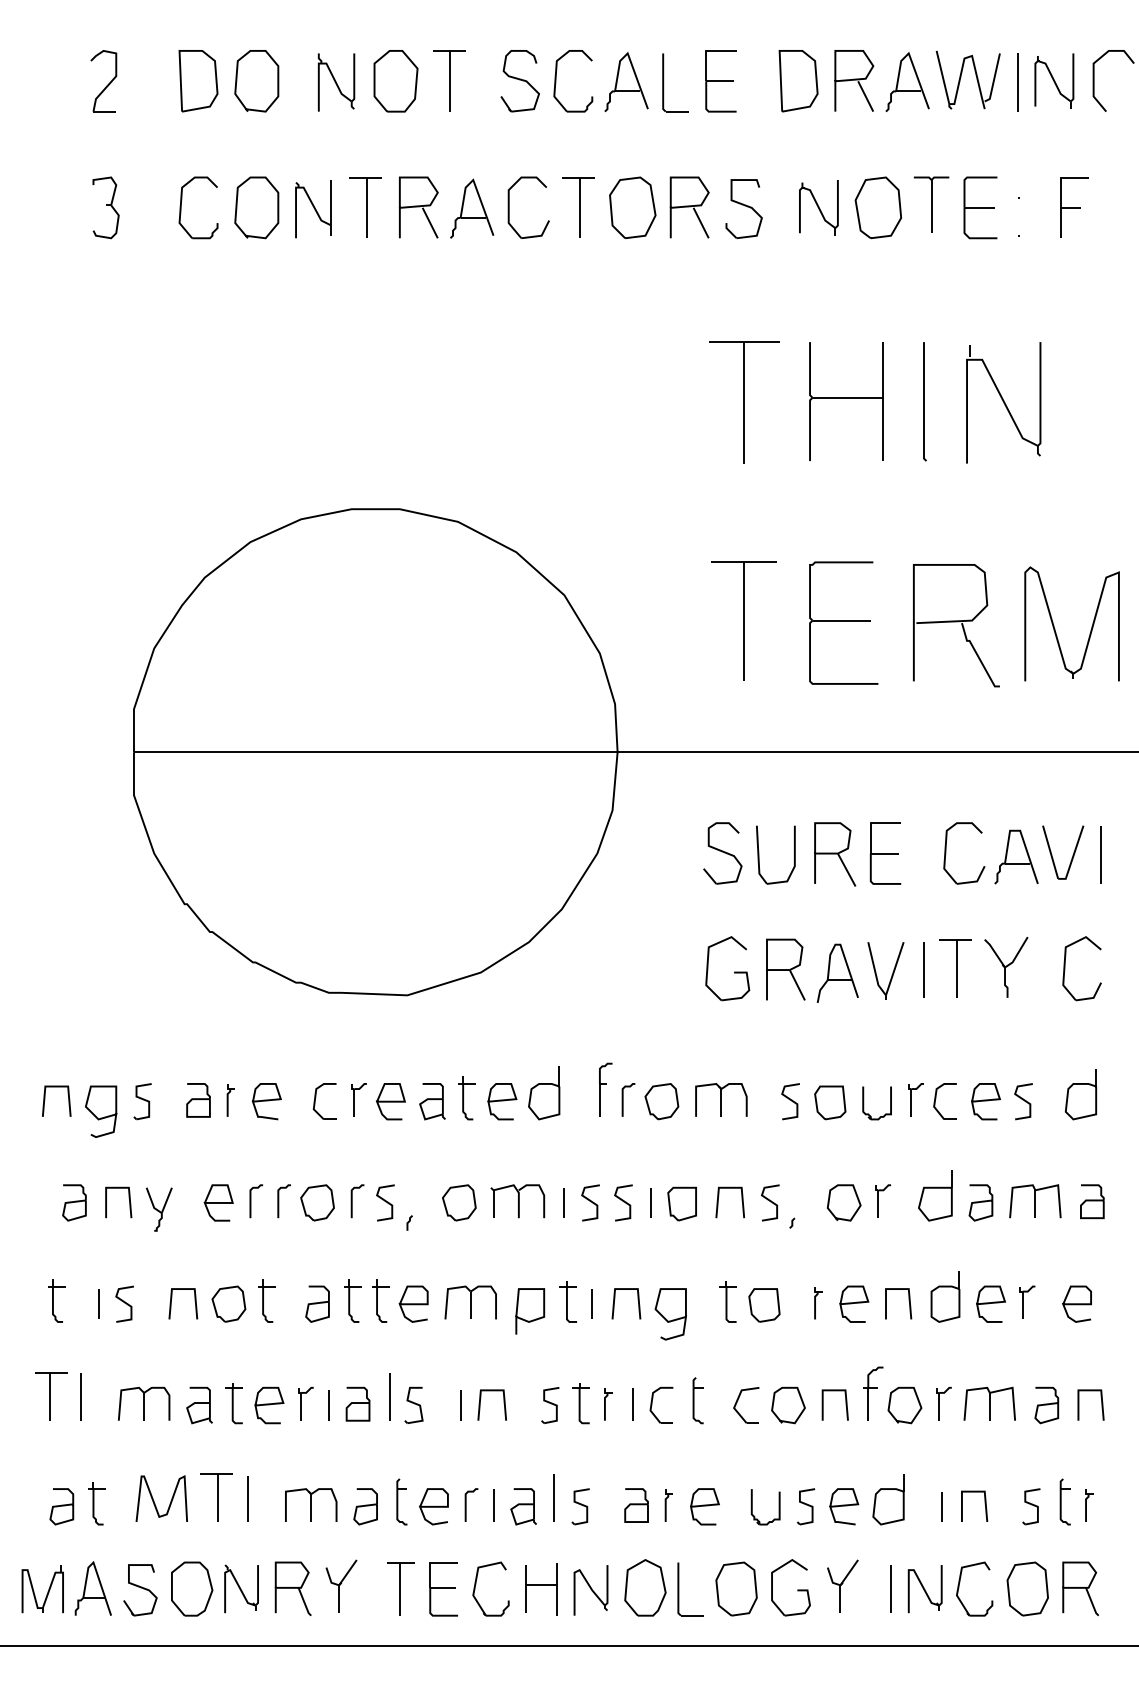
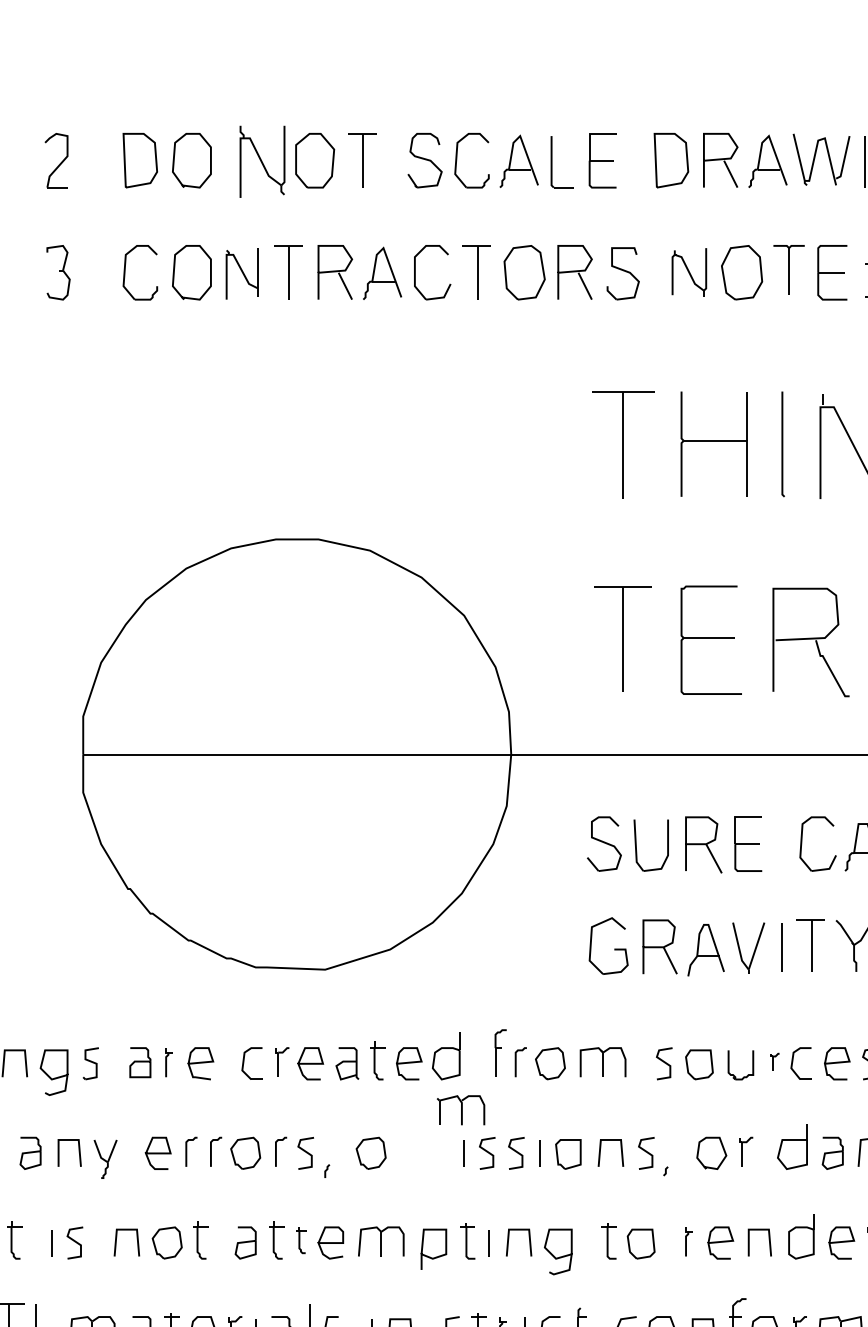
part: (336, 82) -> (262, 161), size x1.4
part: (915, 1099) -> (774, 1061), size x0.6
part: (517, 1201) -> (460, 1110), moved
part: (380, 1300) -> (301, 1239), size x0.7

